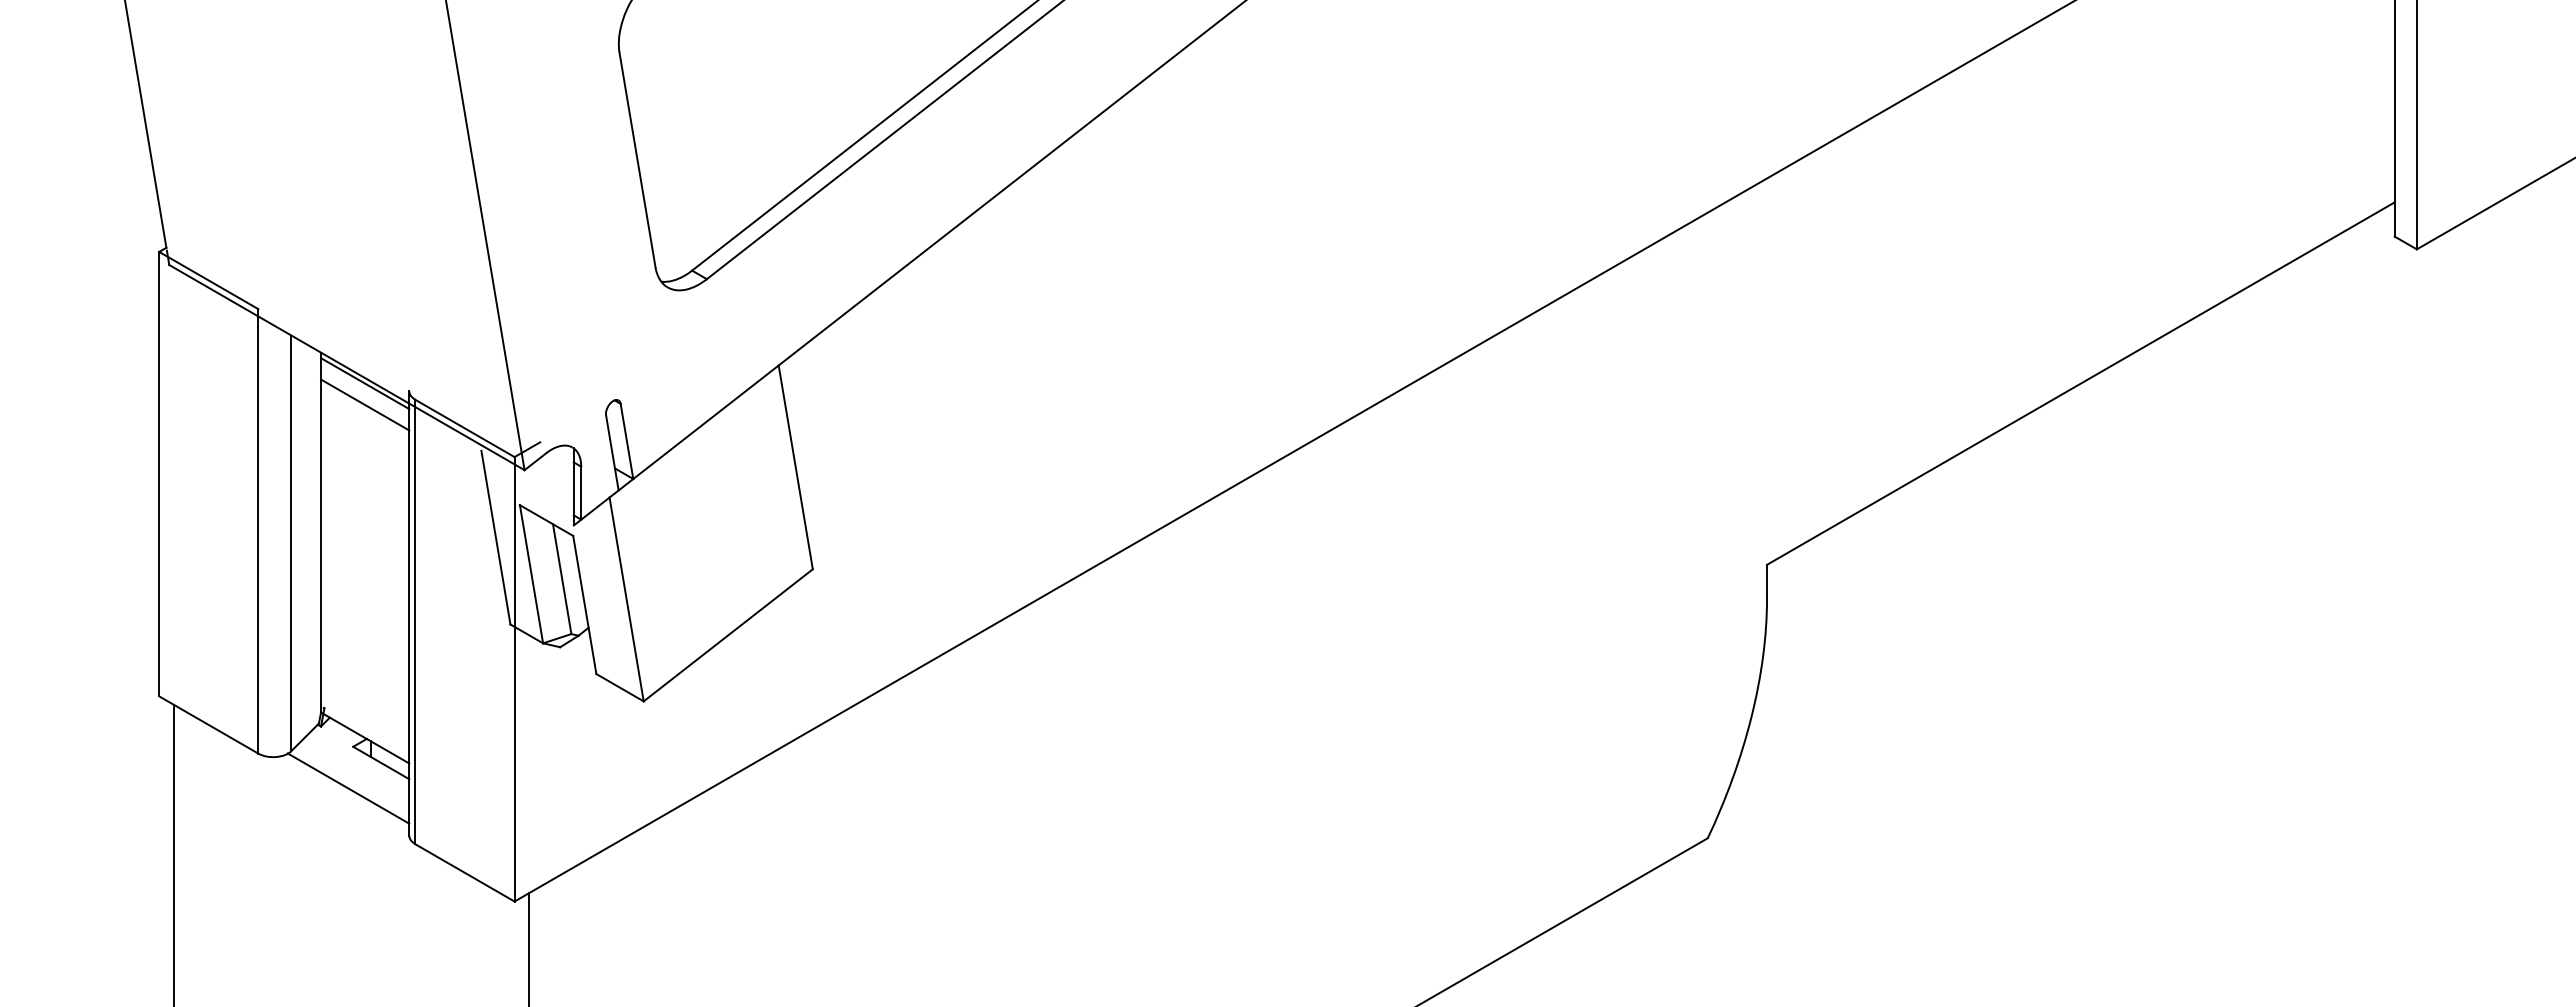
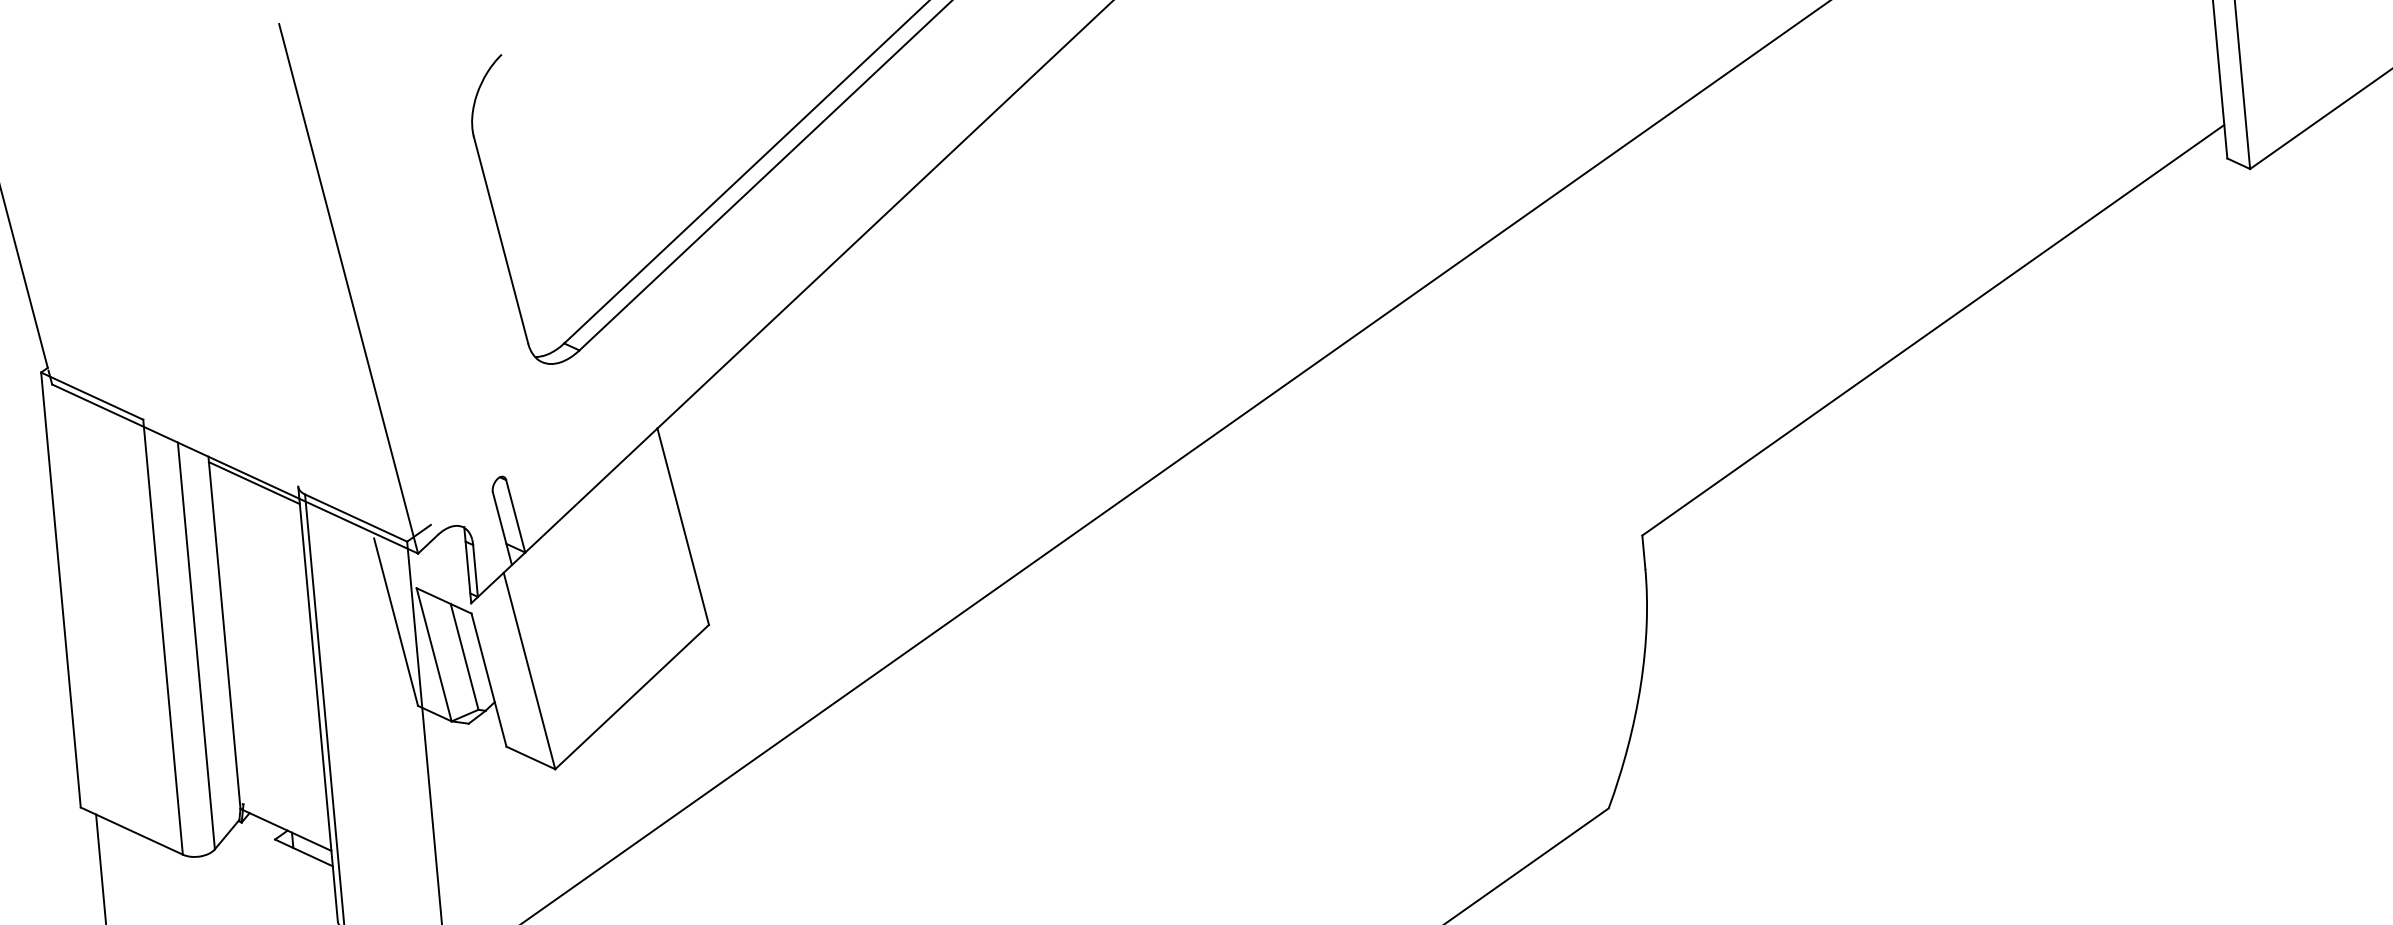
line: (365, 404) -> (256, 503), removed
line: (348, 788) -> (274, 880), removed

